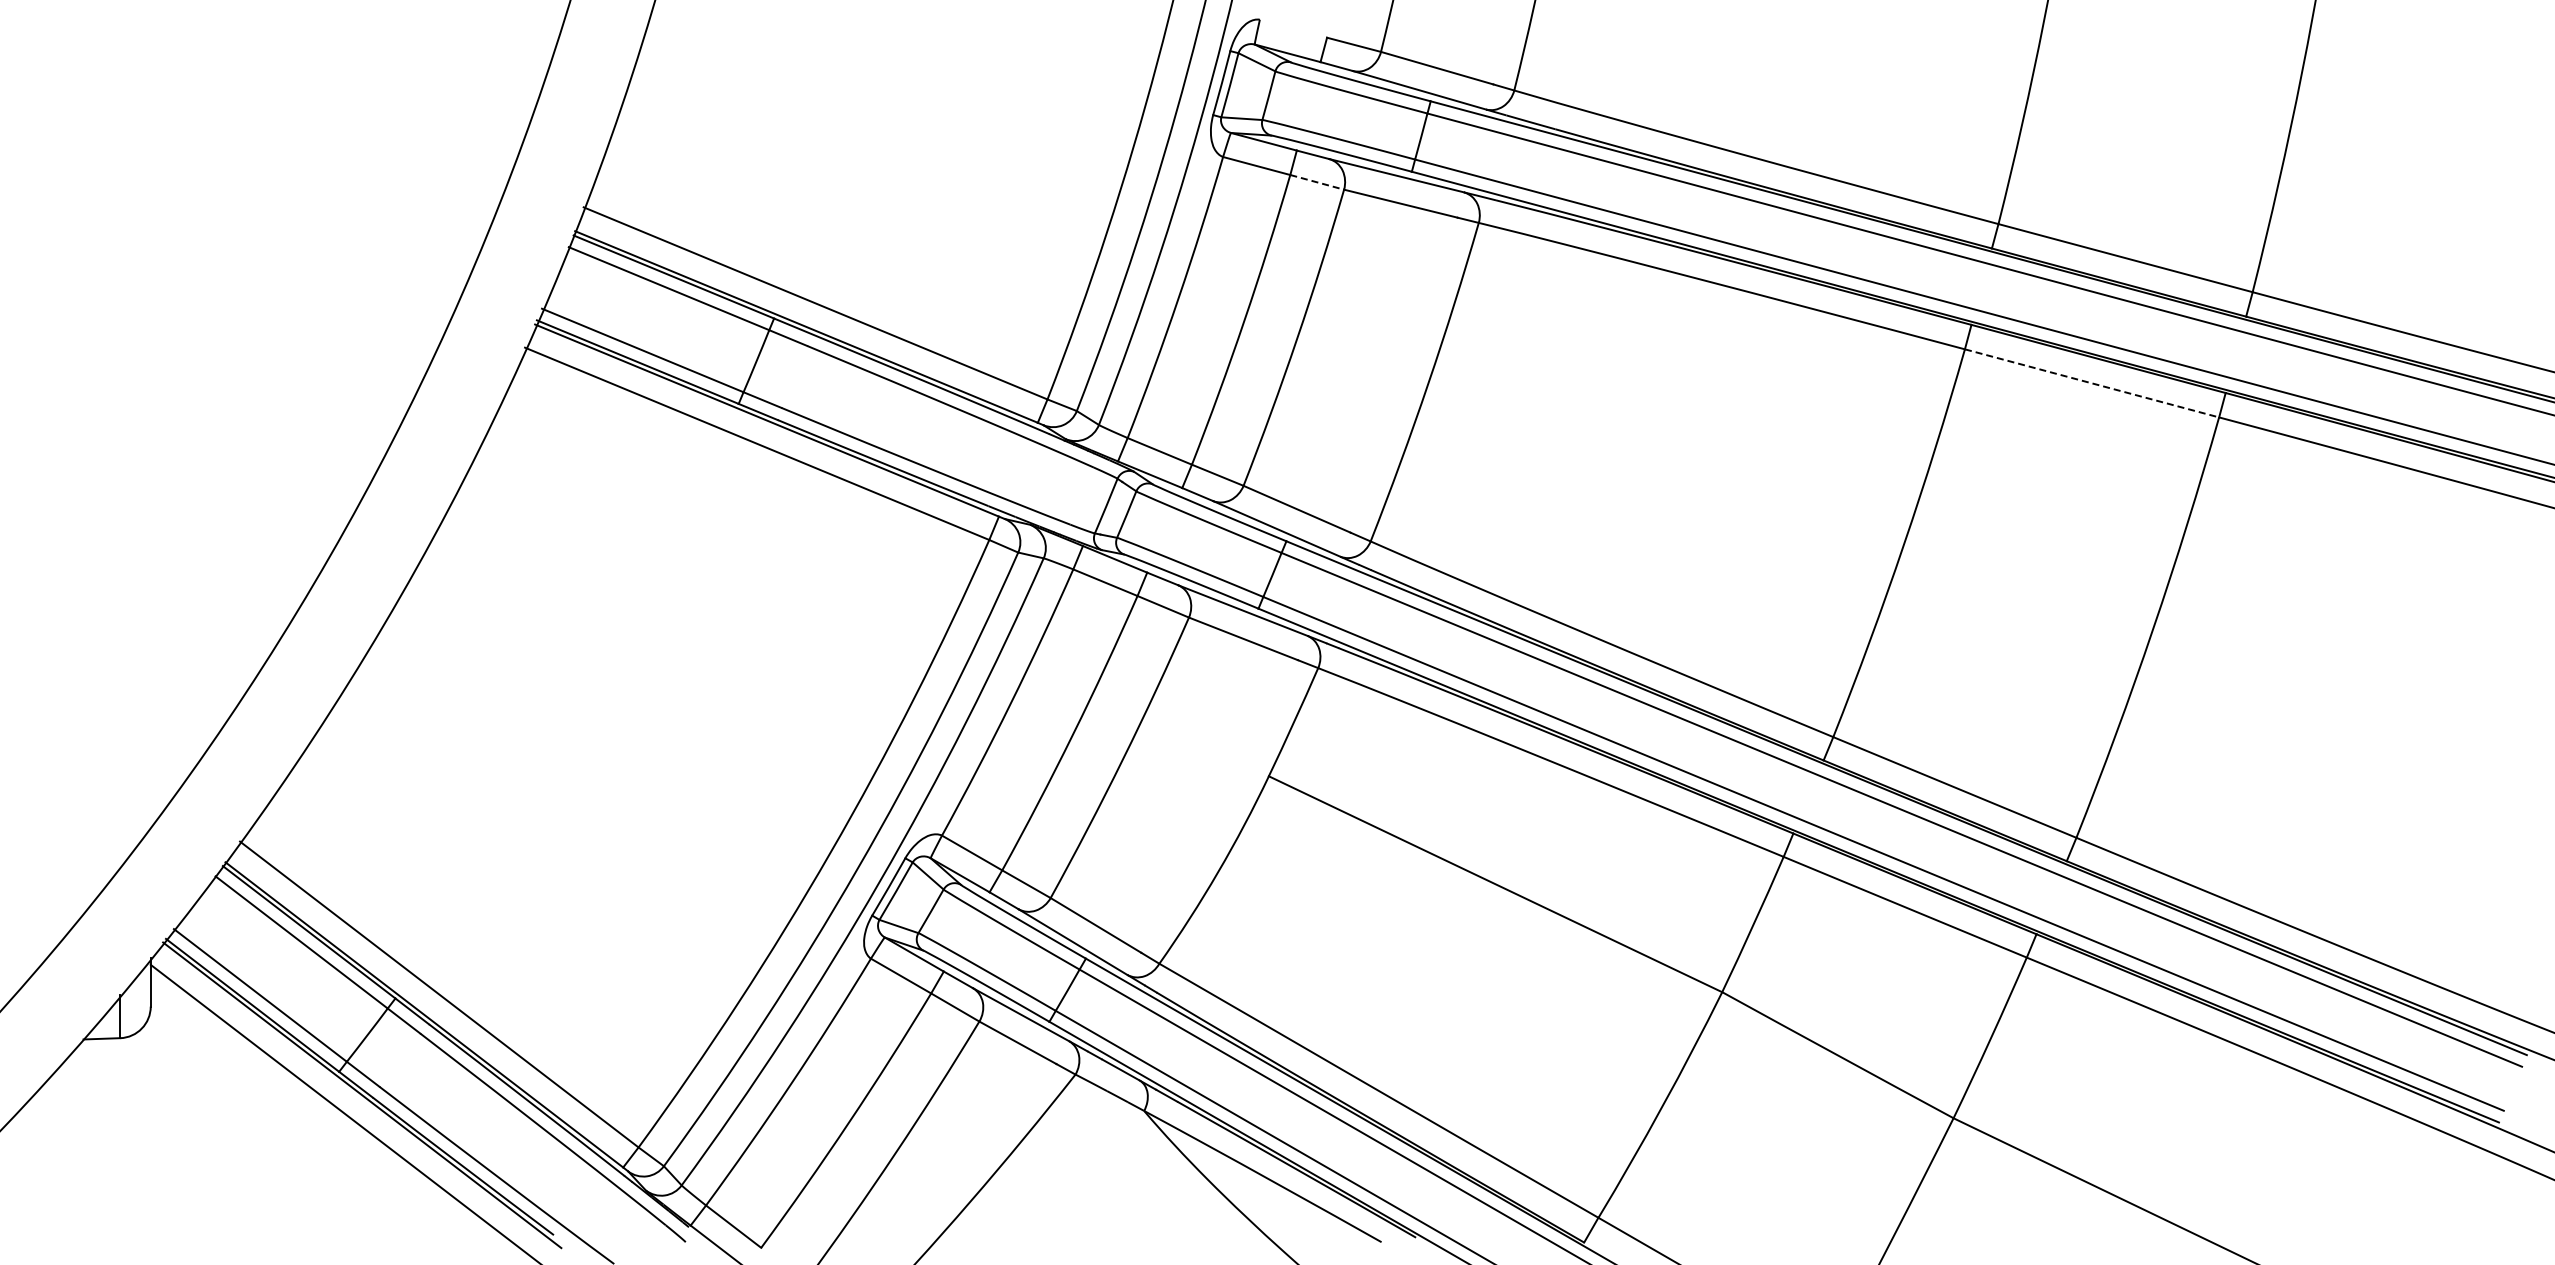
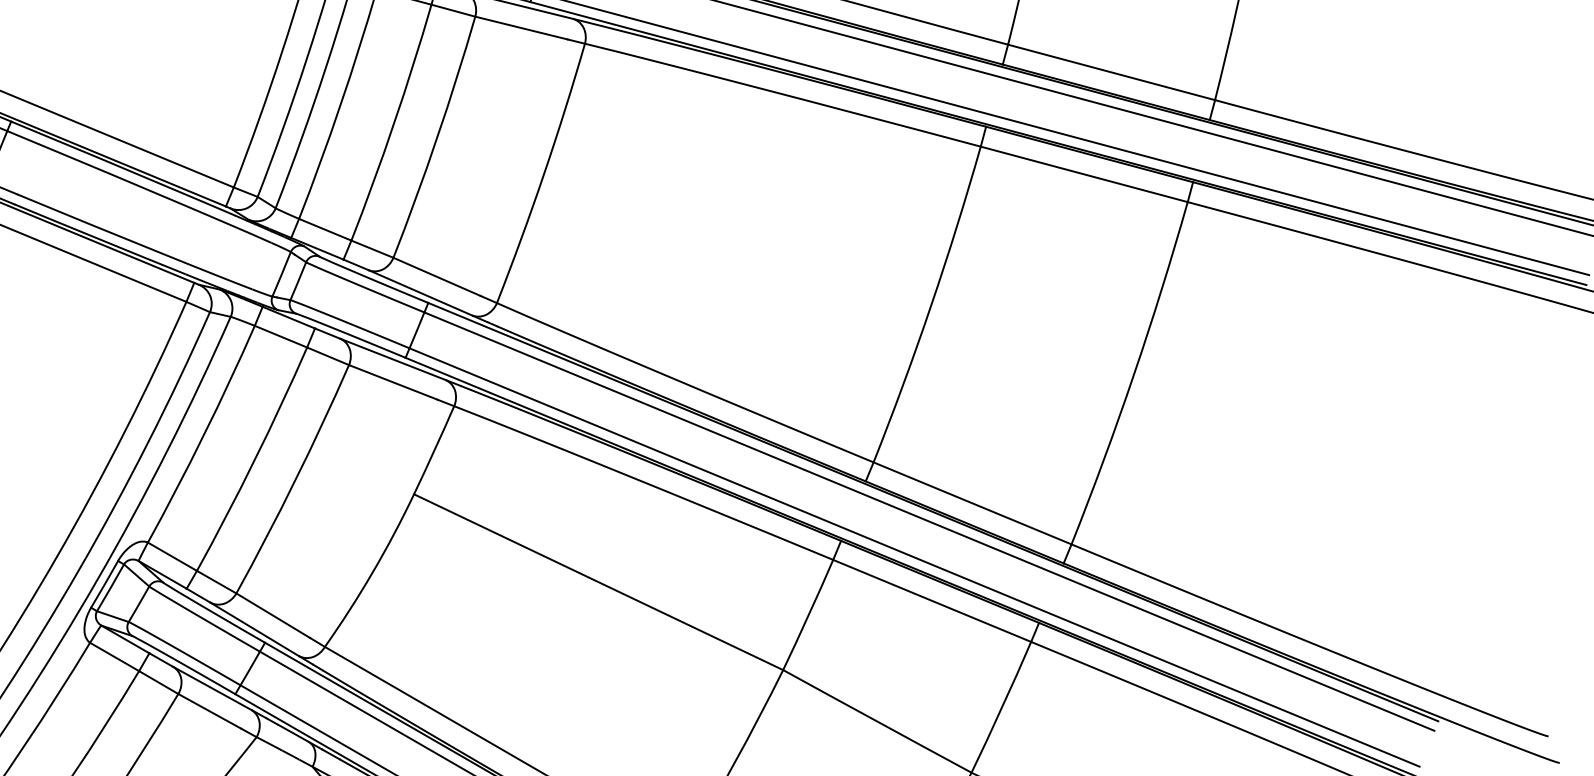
line: (1317, 182) -> (453, 10), dashed -> solid
line: (2092, 383) -> (1084, 174), dashed -> solid

